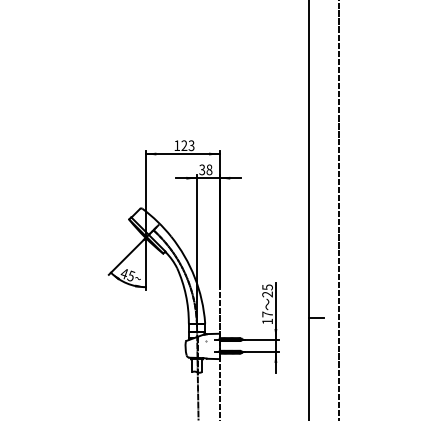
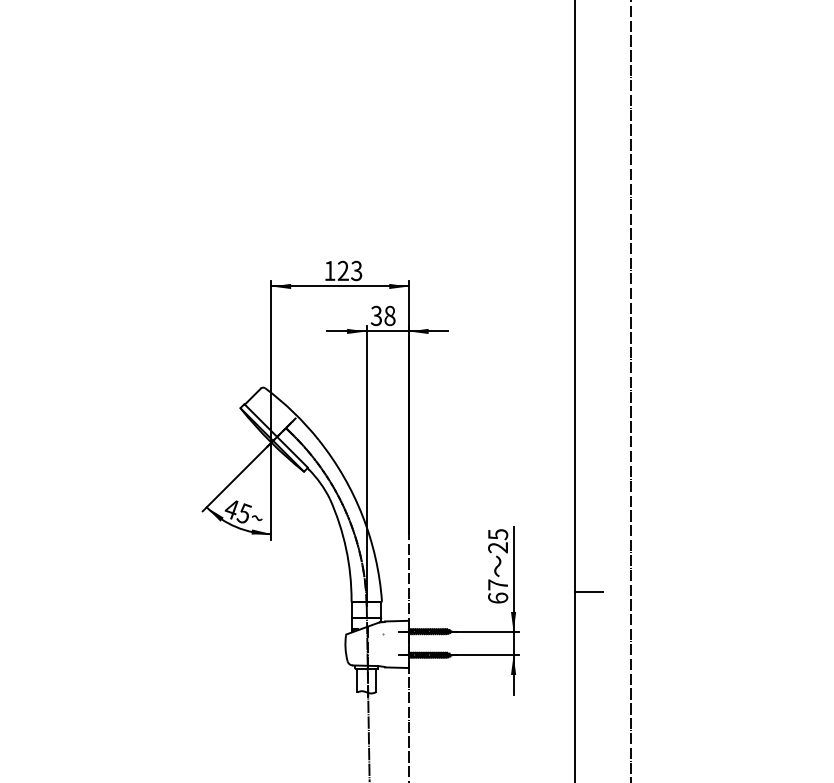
text: (267, 321) -> (497, 598), 17 -> 67

